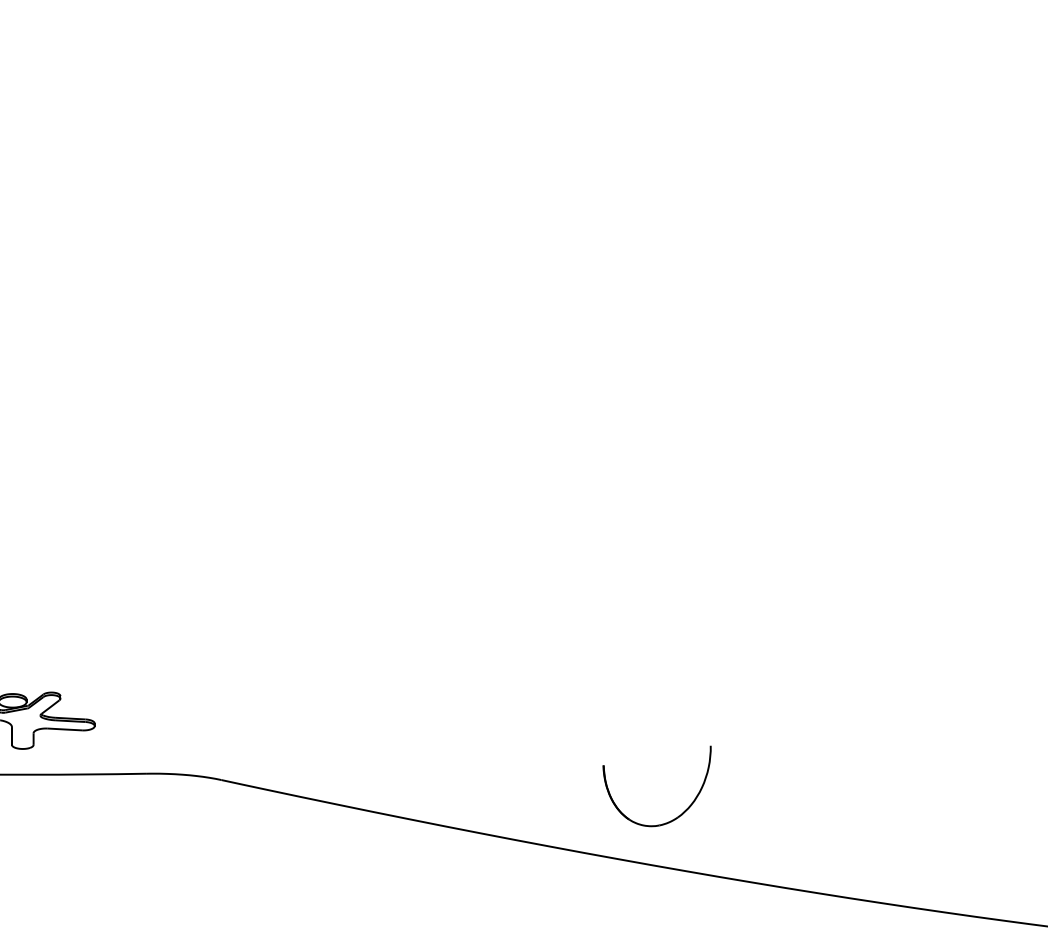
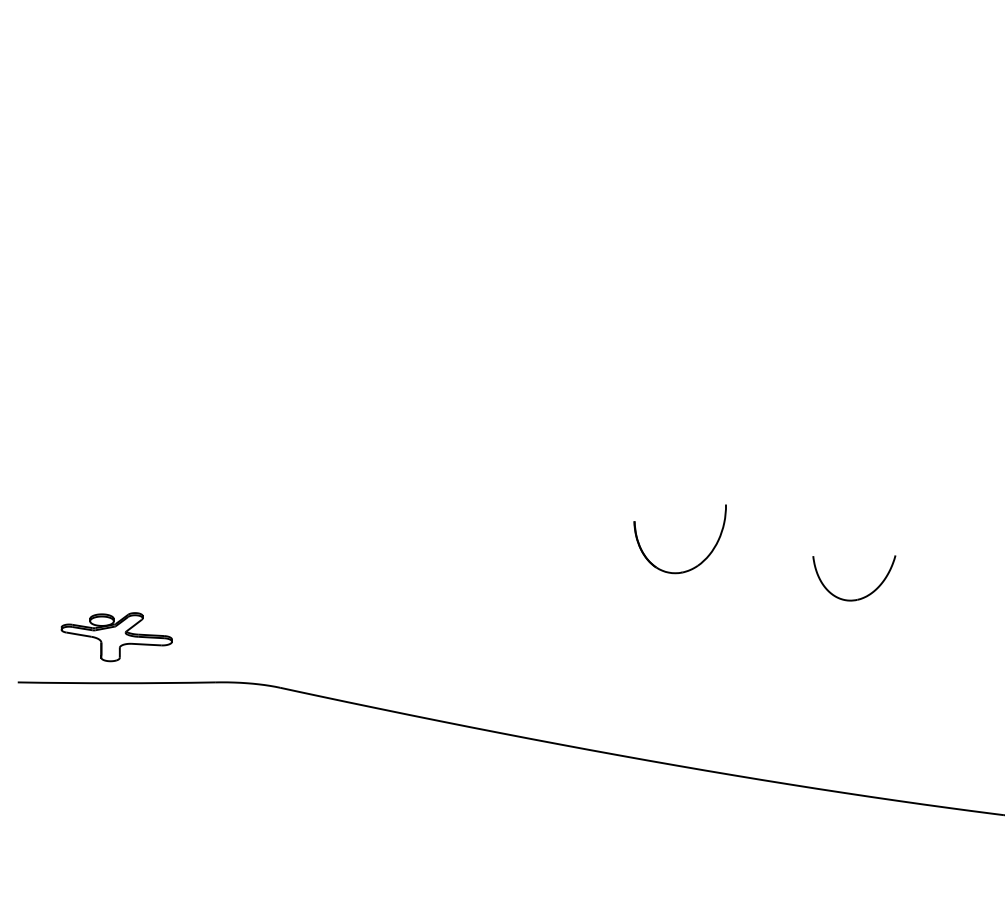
part: (904, 673) -> (863, 596), added
part: (677, 816) -> (697, 564), moved

